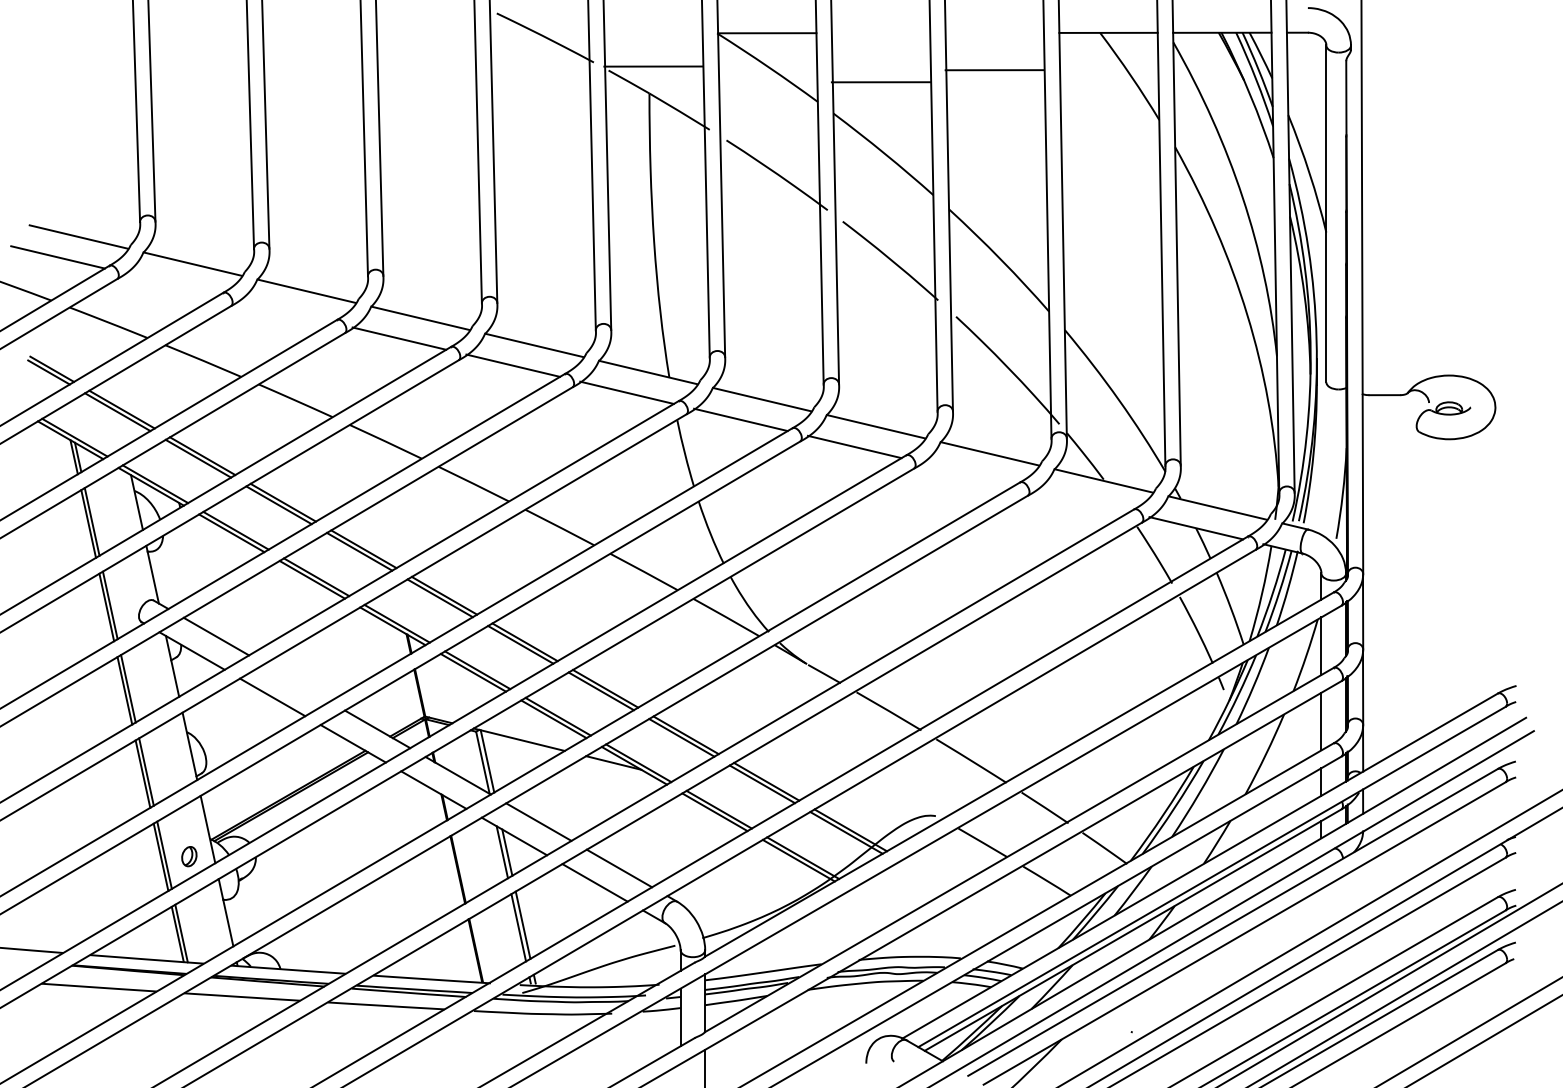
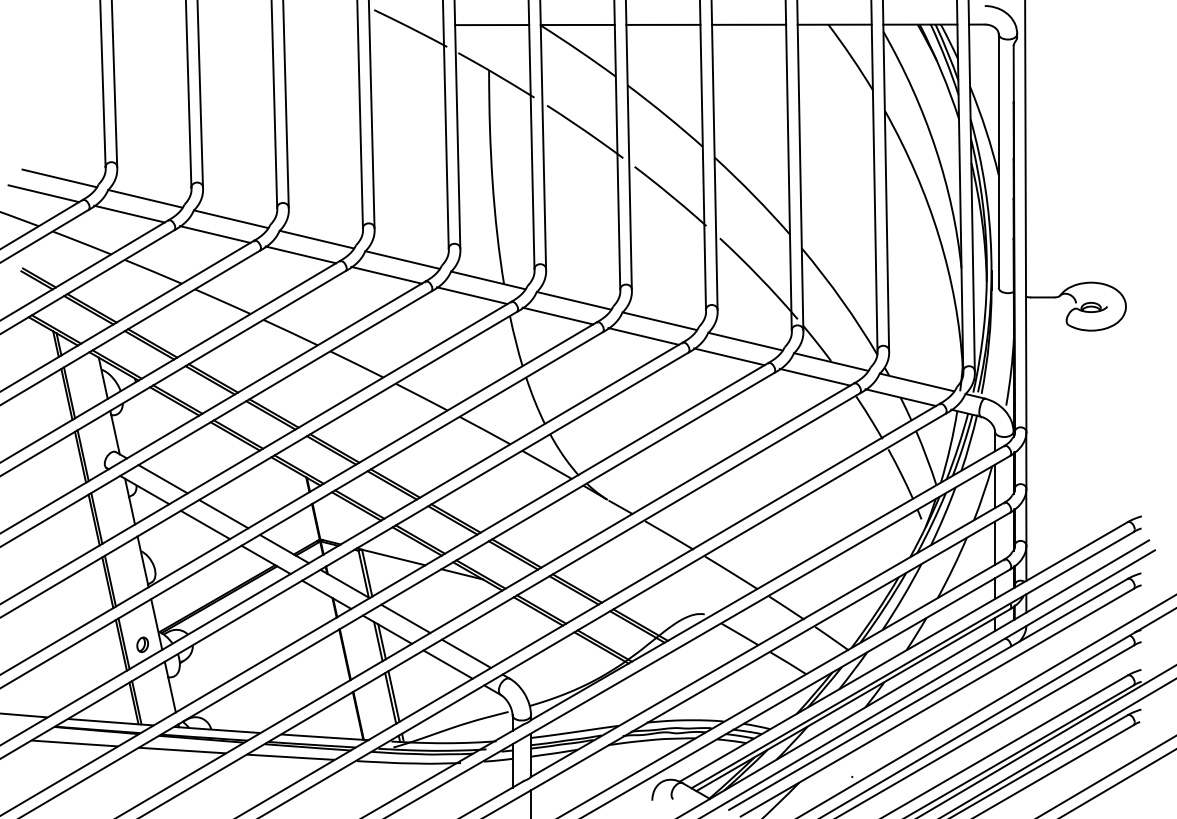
line: (653, 67) -> (492, 25), moved
line: (995, 69) -> (749, 24), moved
line: (881, 81) -> (663, 24), moved
line: (171, 283) -> (129, 213), added
line: (284, 311) -> (214, 234), added
line: (968, 473) -> (729, 356), added
line: (1081, 500) -> (814, 376), added
line: (296, 683) -> (223, 514), added

